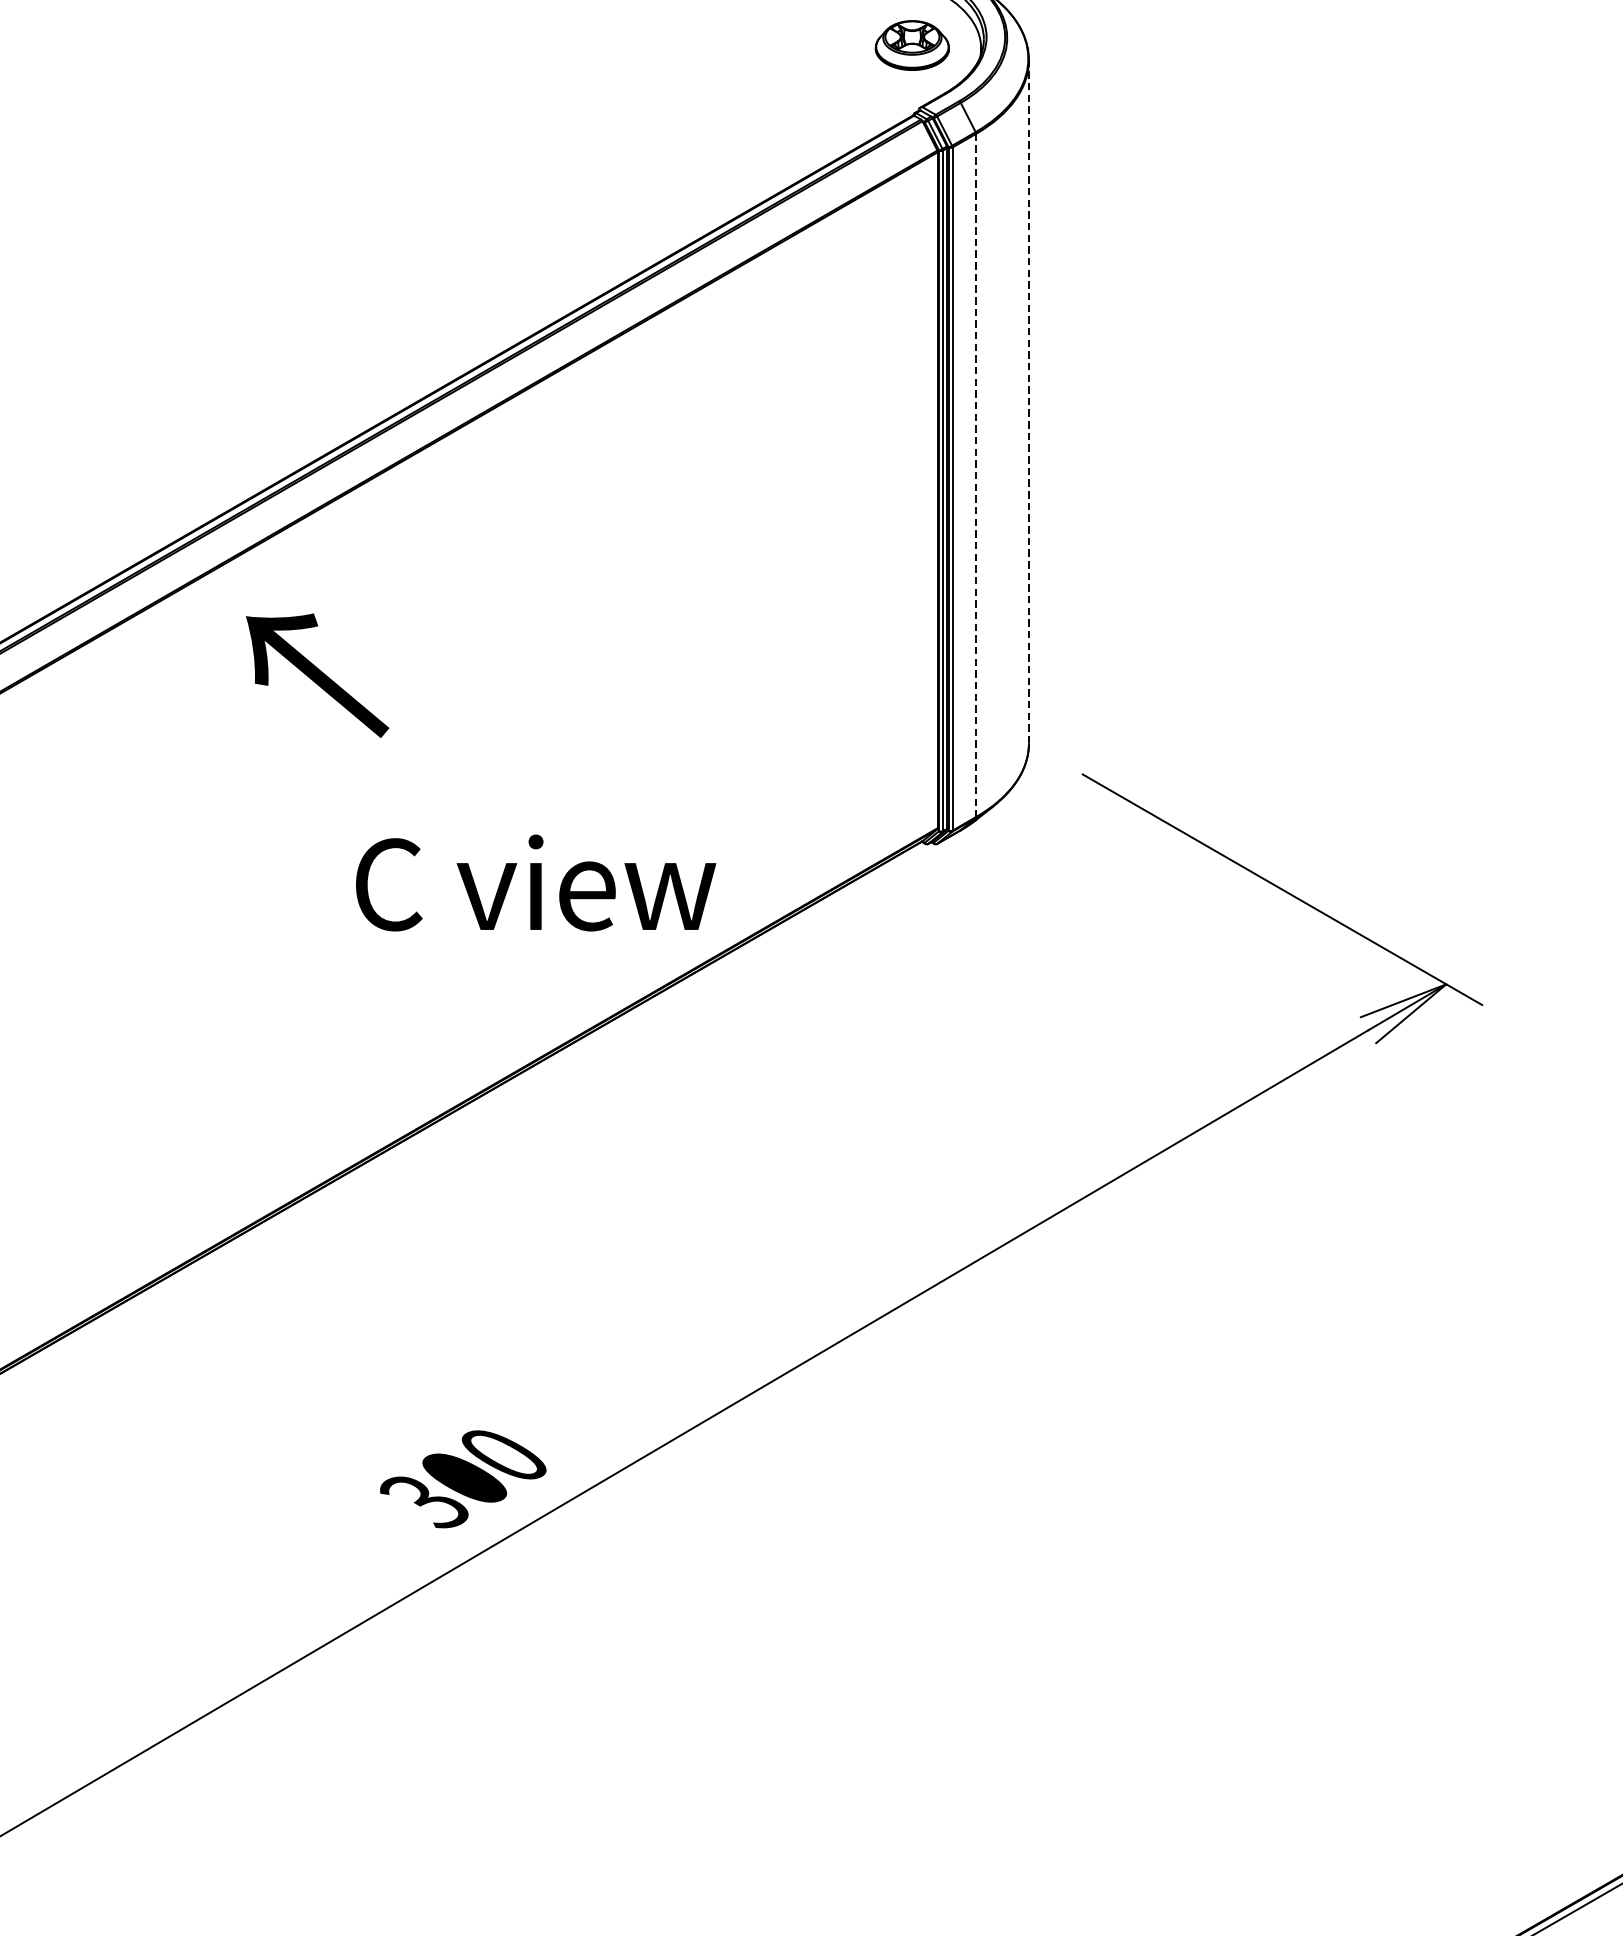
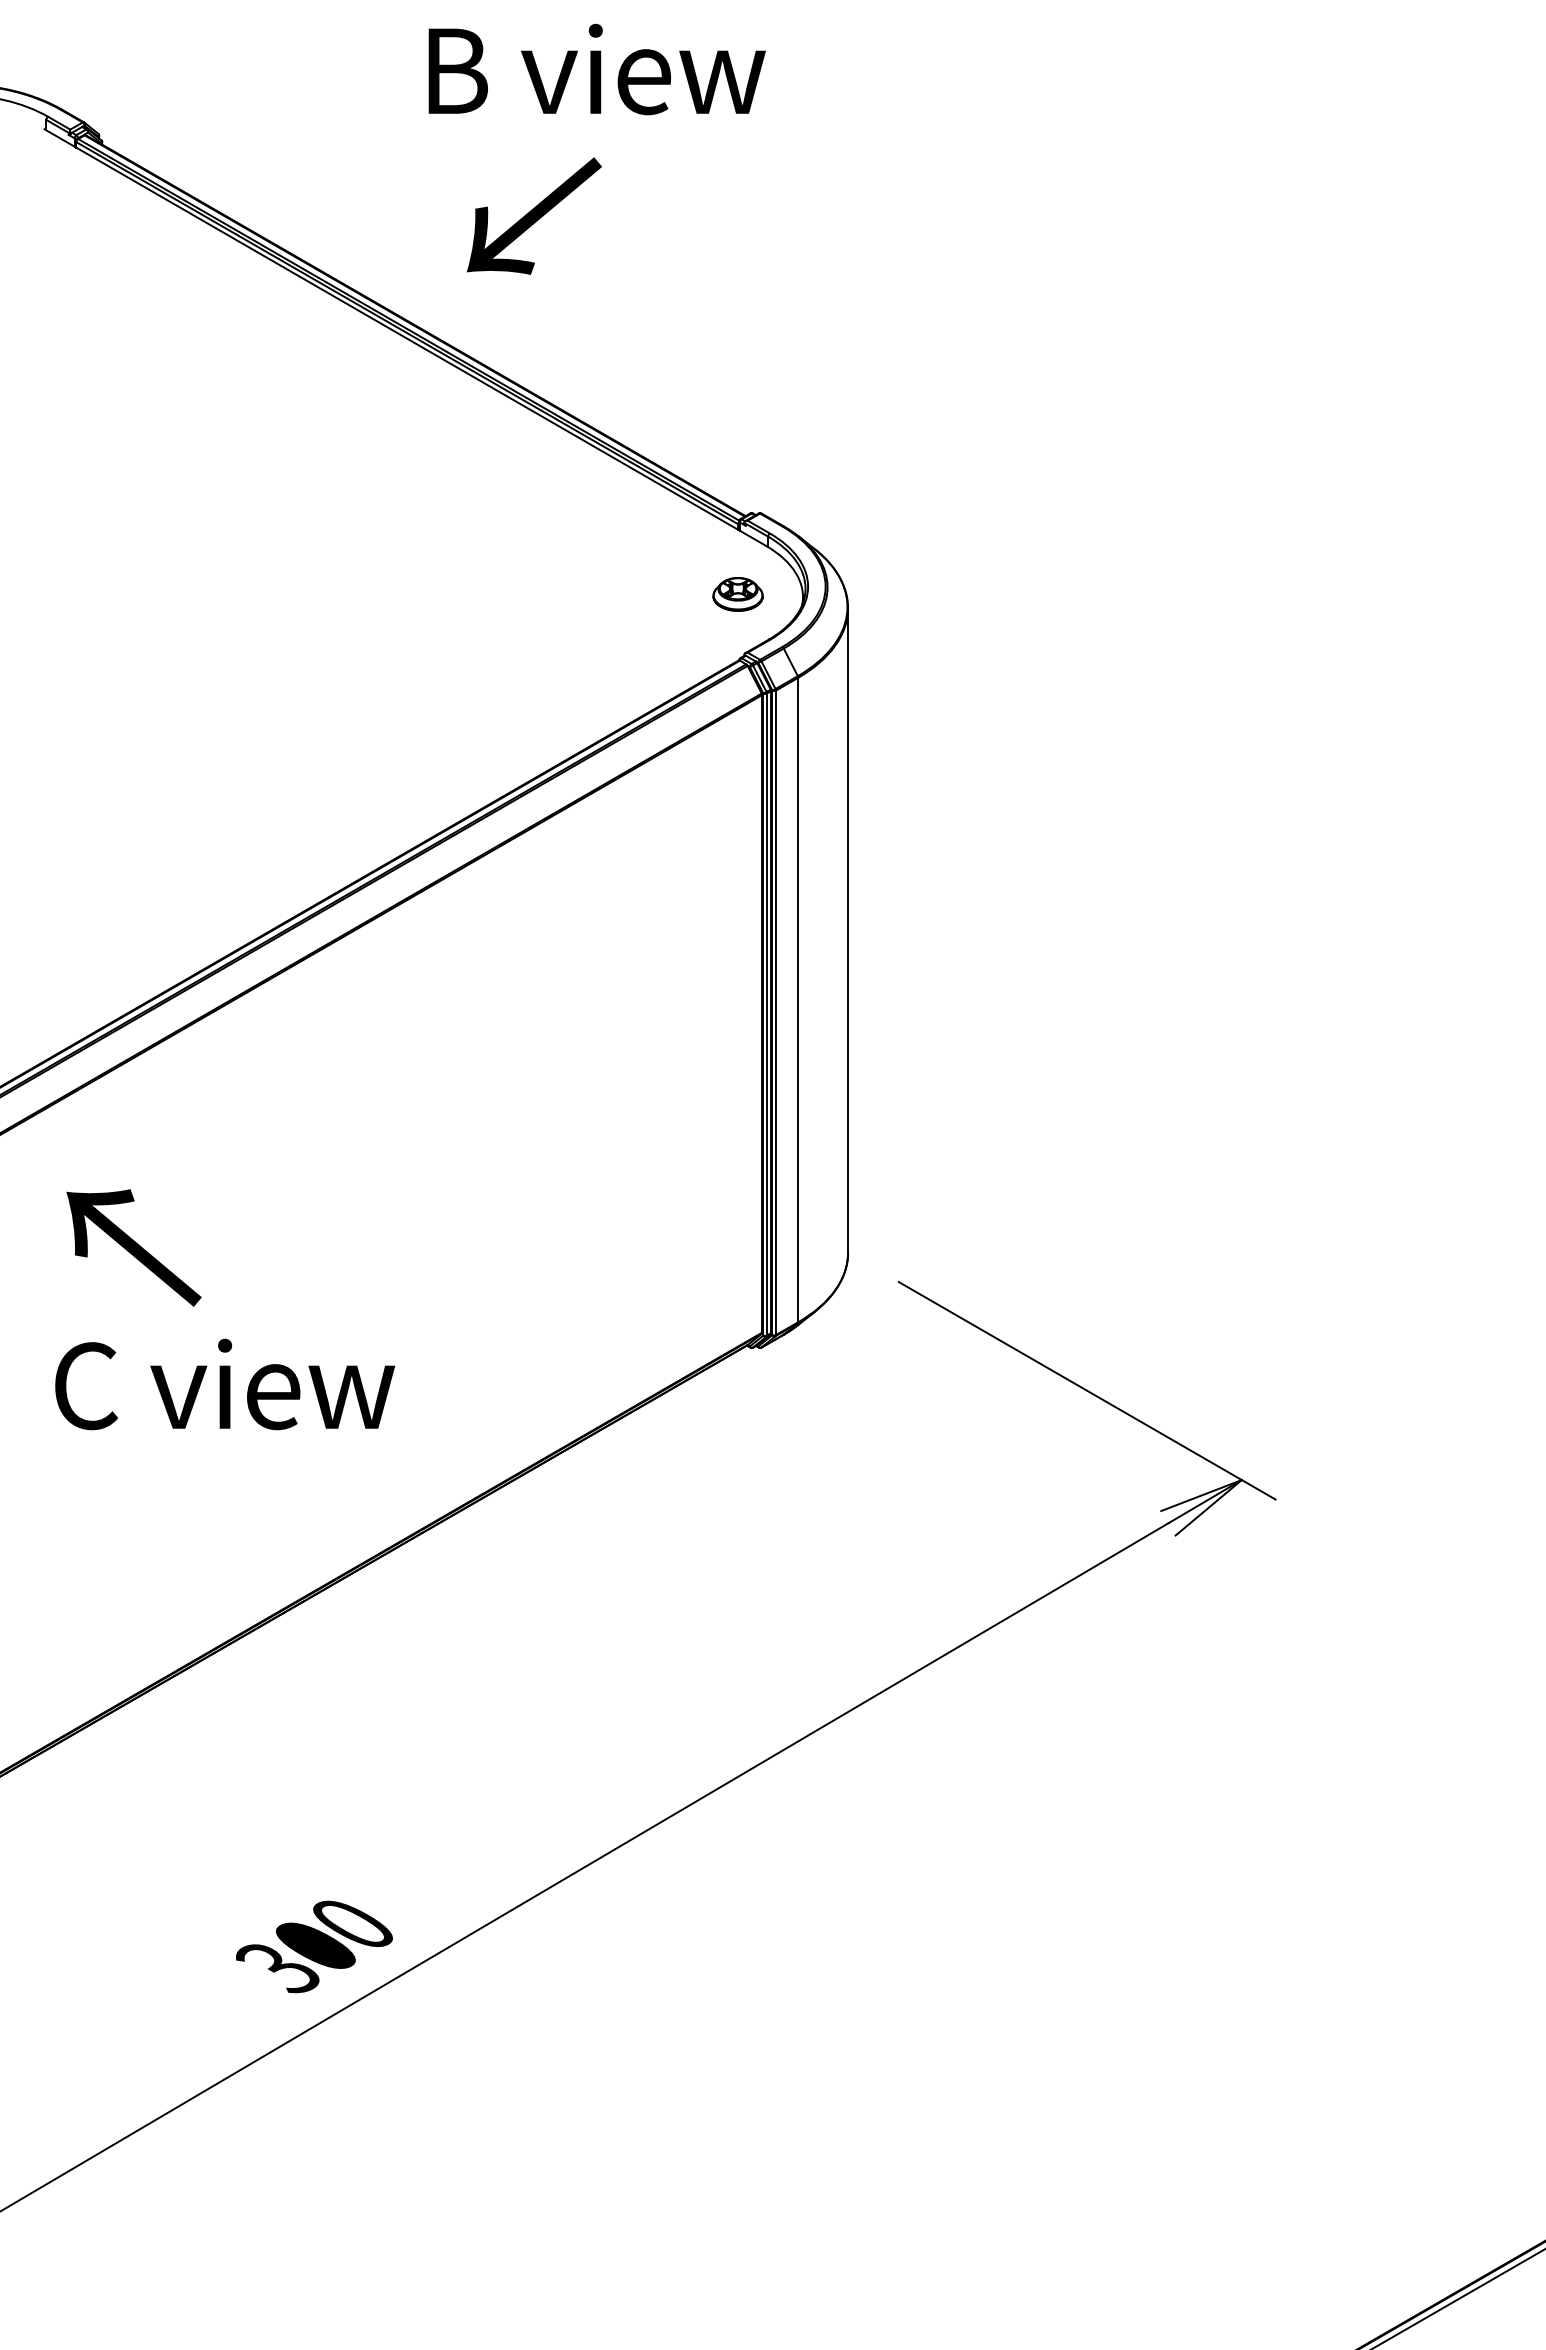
part: (911, 45) -> (737, 594), size x0.71
line: (1029, 401) -> (848, 930), dashed -> solid
line: (976, 475) -> (798, 1000), dashed -> solid
text: (317, 675) -> (133, 1247), moved
text: (535, 883) -> (224, 1384), moved

